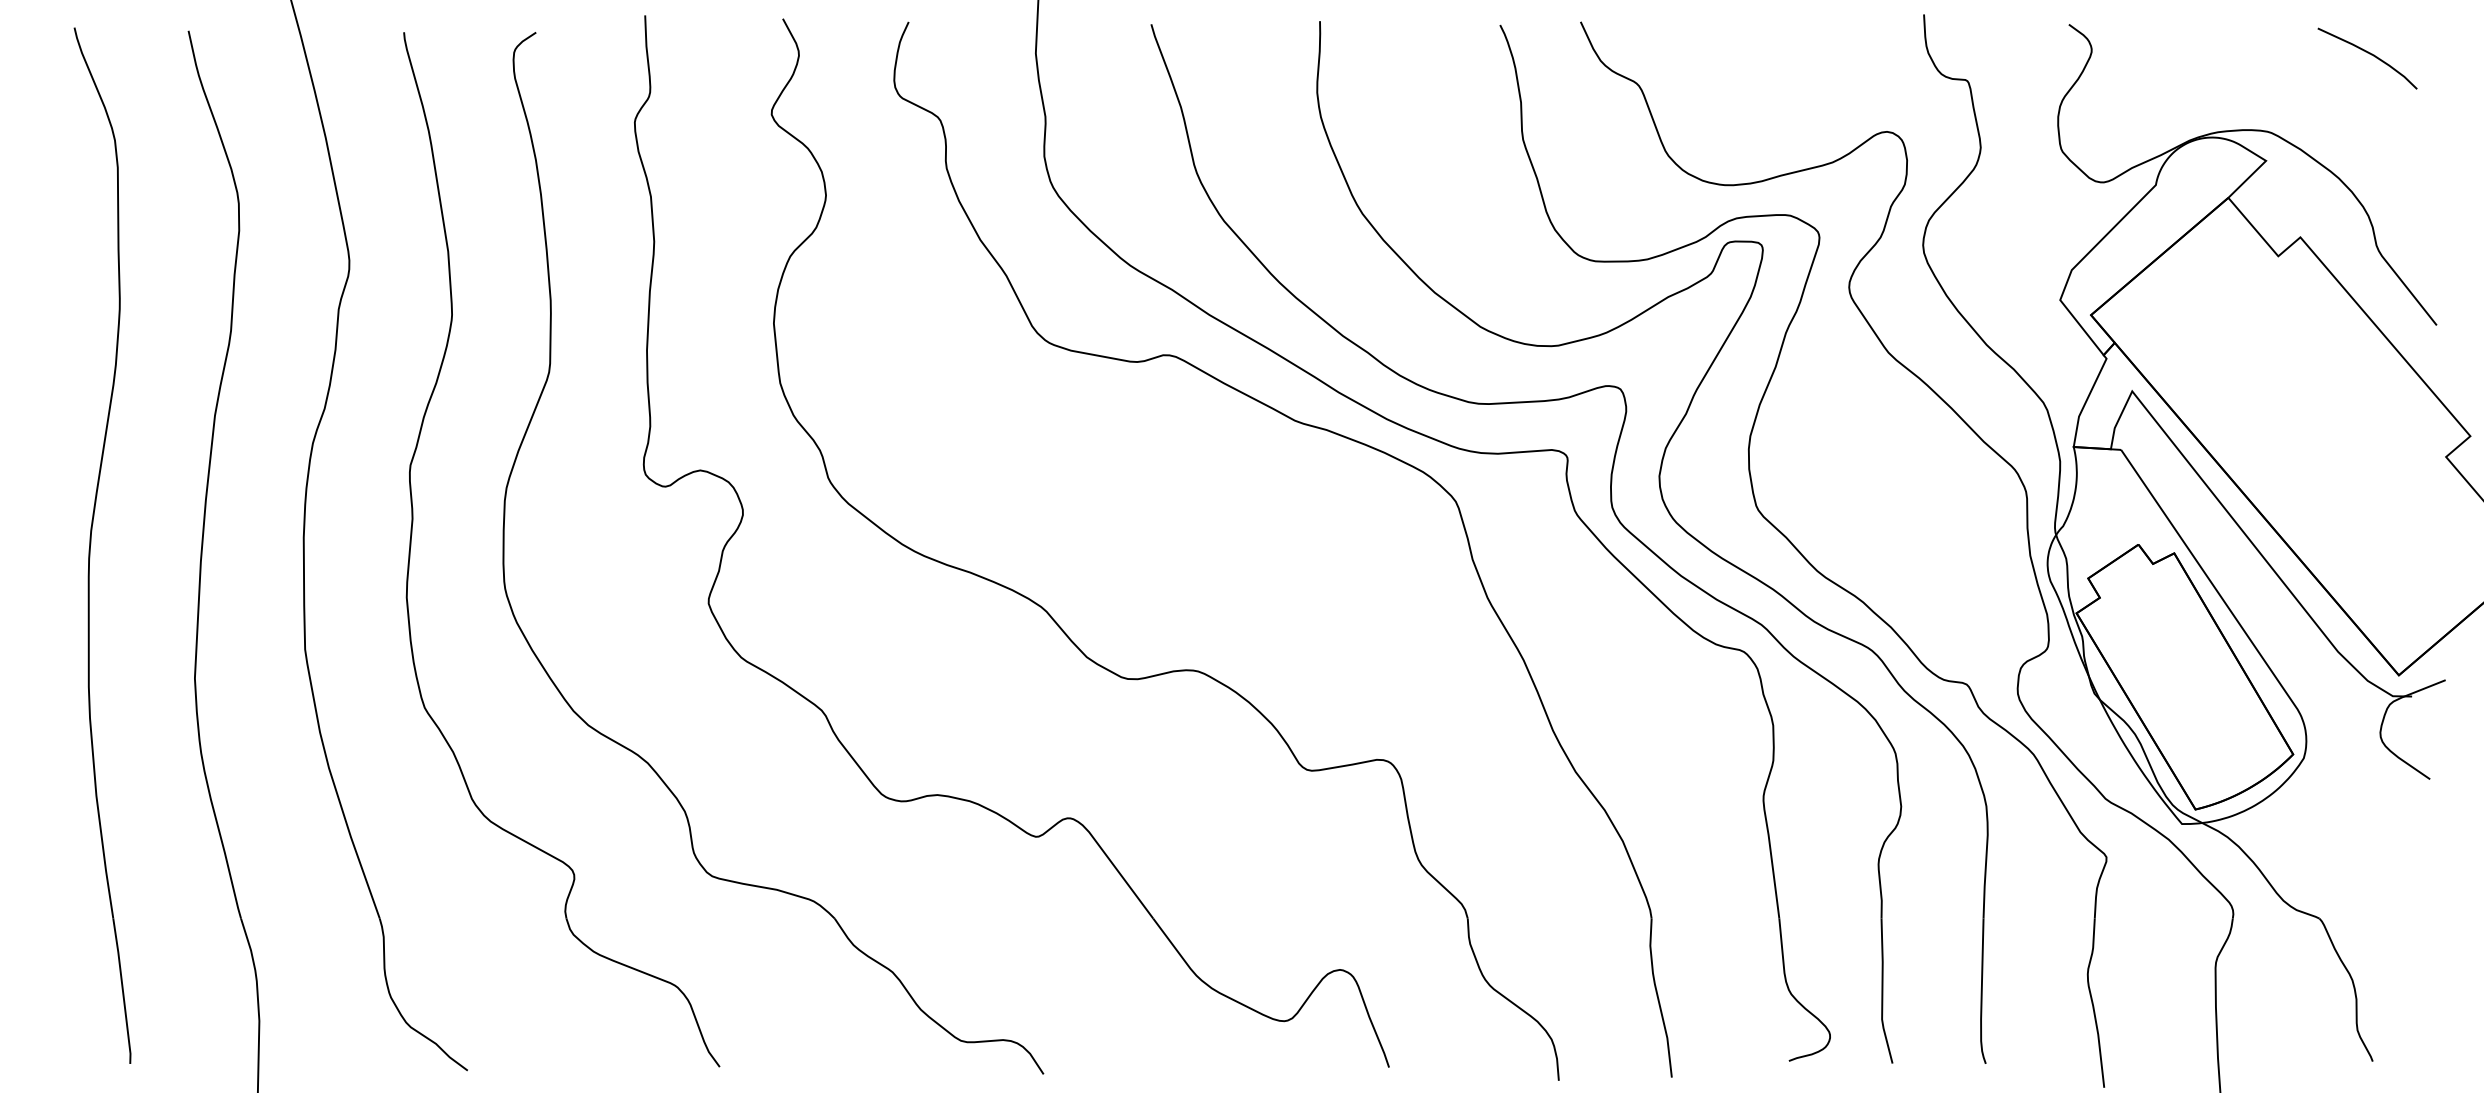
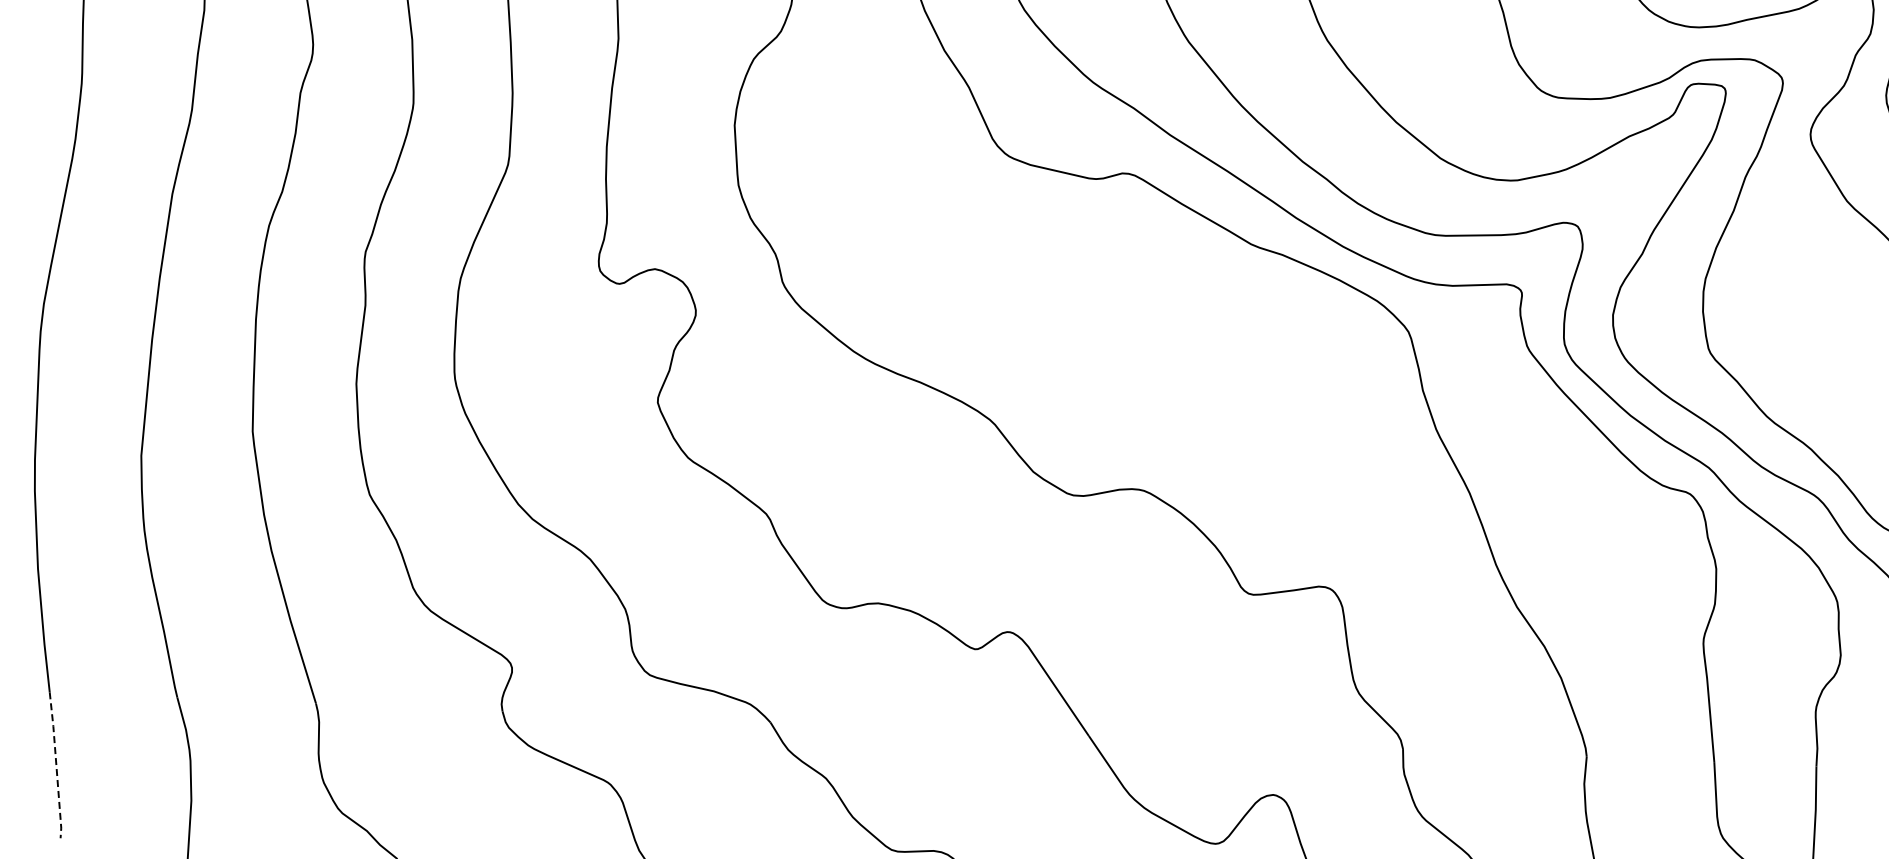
line: (123, 991) -> (56, 765), solid -> dashed

